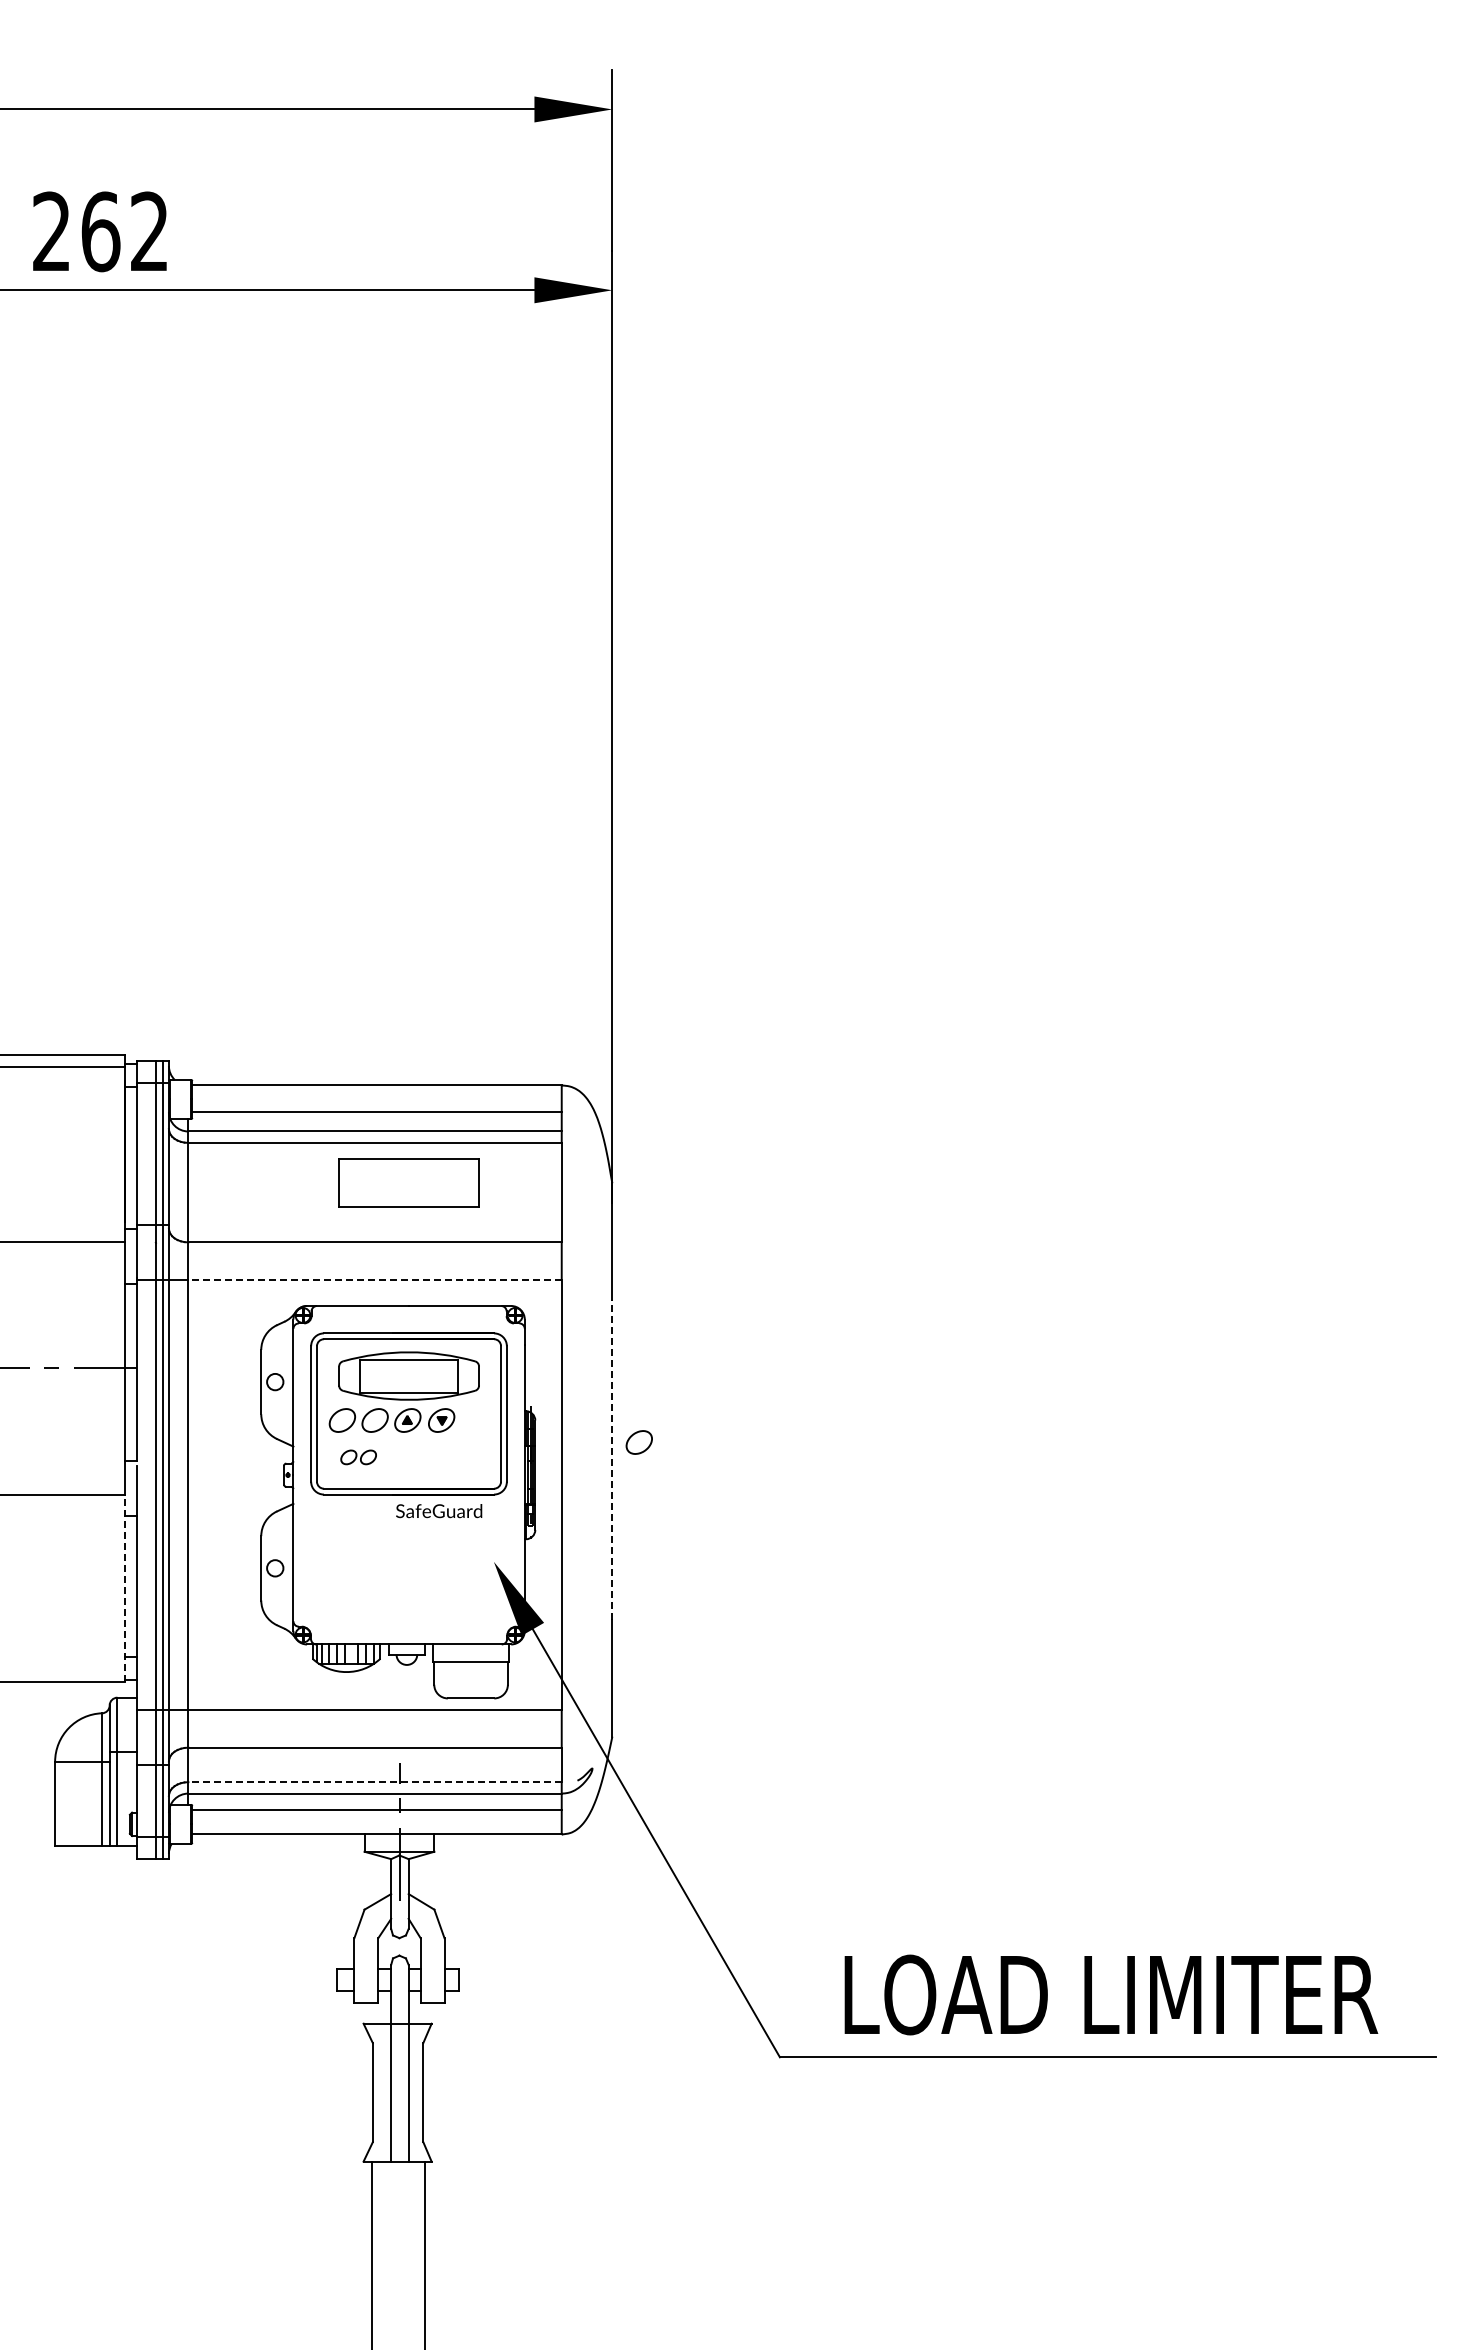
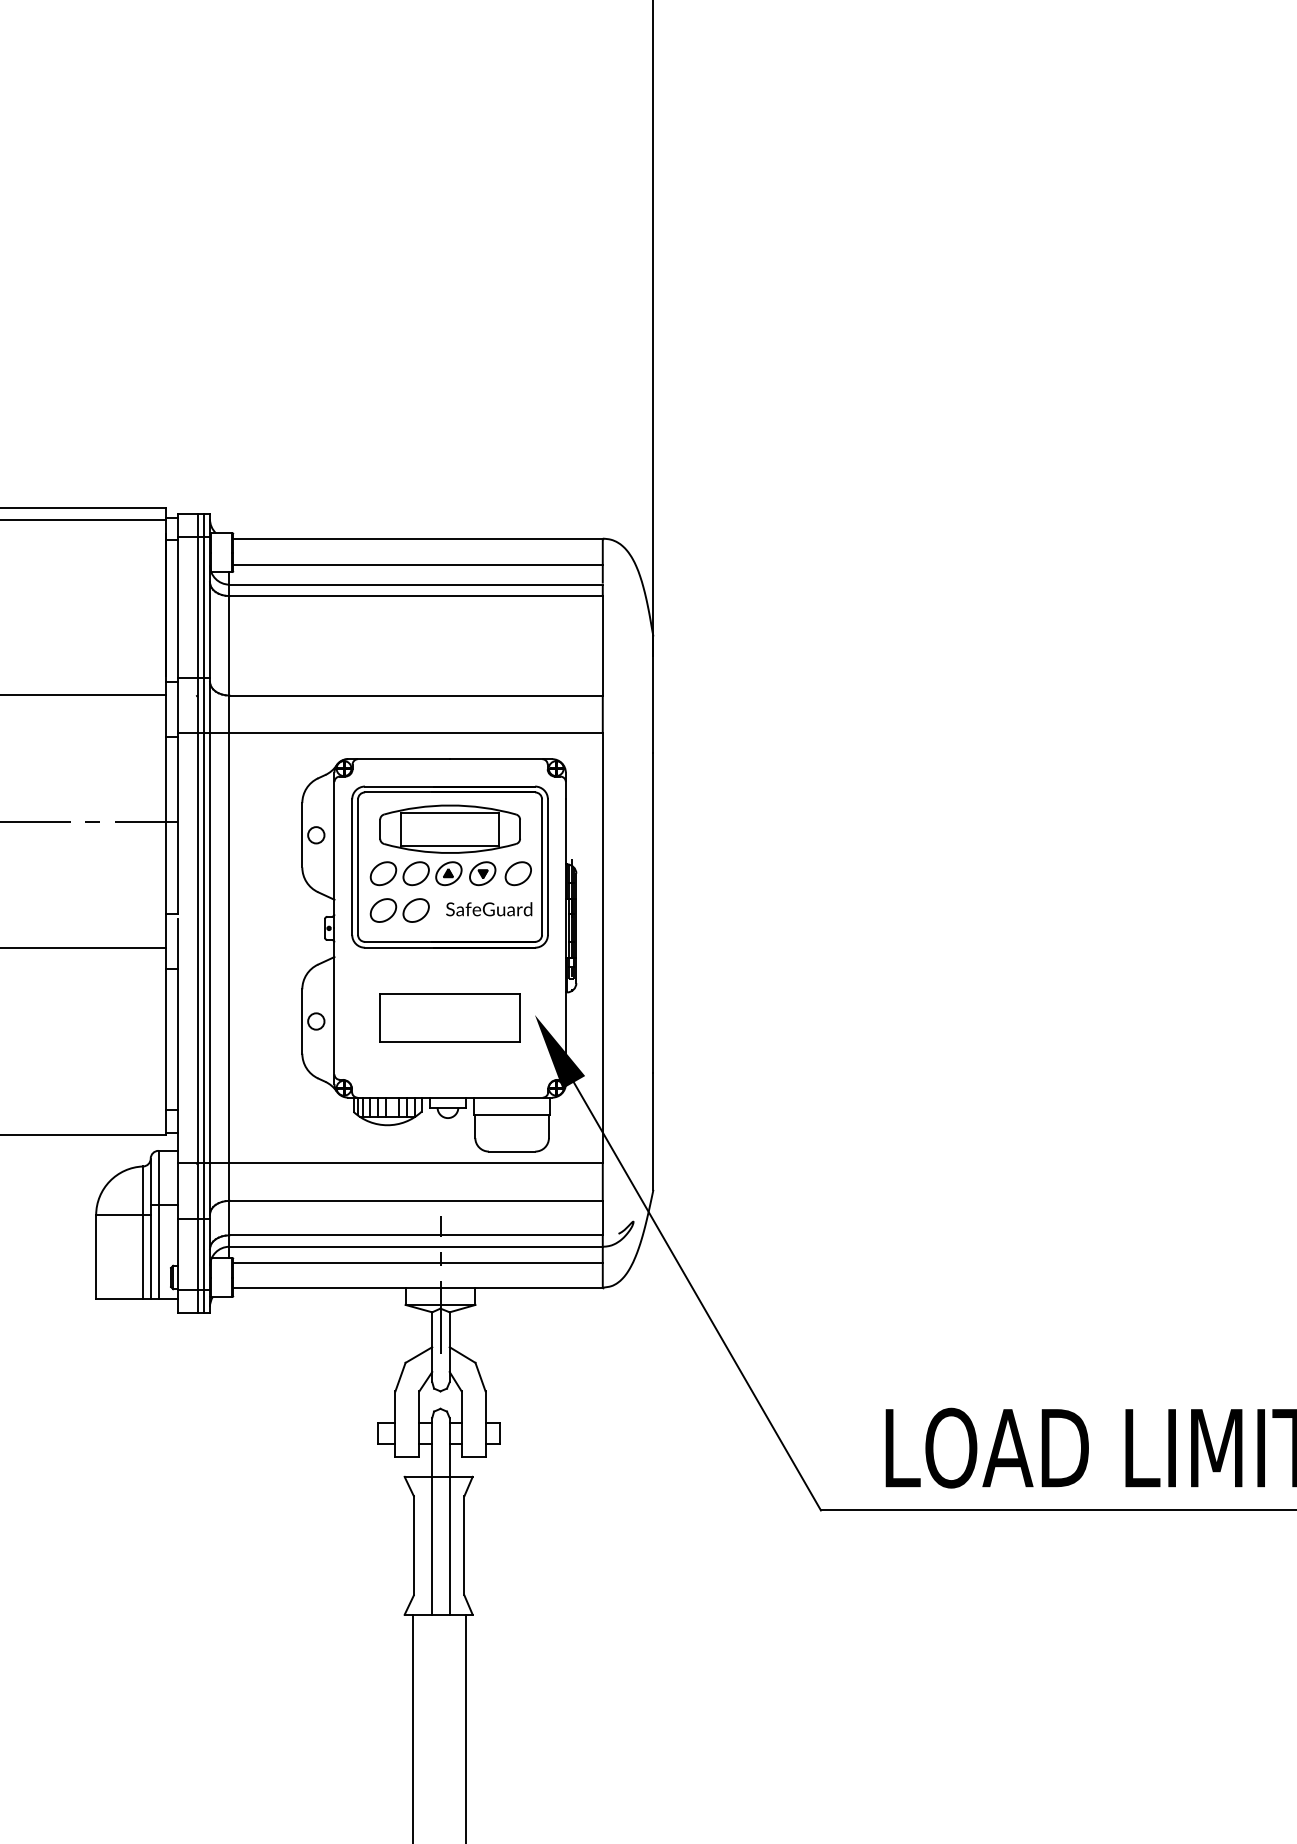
part: (408, 1182) -> (449, 1017), moved
line: (375, 1279) -> (416, 732), dashed -> solid
part: (638, 1442) -> (517, 873), moved
part: (358, 1457) -> (399, 910), size x1.67
line: (612, 1459) -> (653, 912), dashed -> solid
text: (439, 1511) -> (489, 909), moved
line: (125, 1588) -> (166, 1041), dashed -> solid
line: (375, 1782) -> (416, 1235), dashed -> solid

